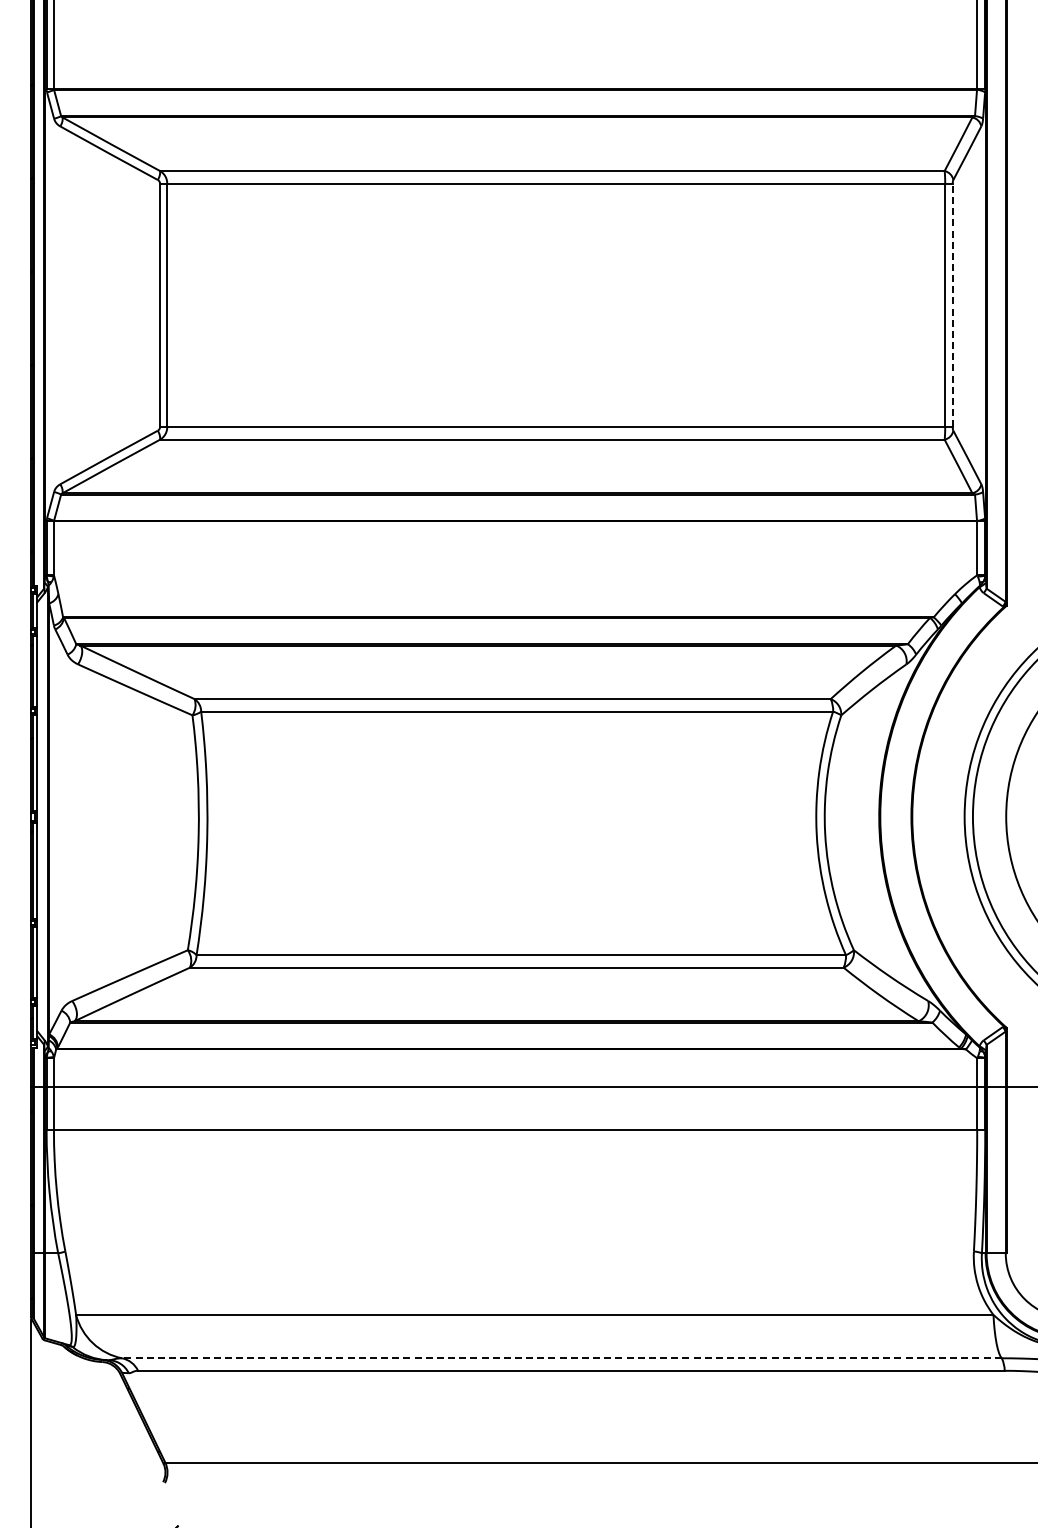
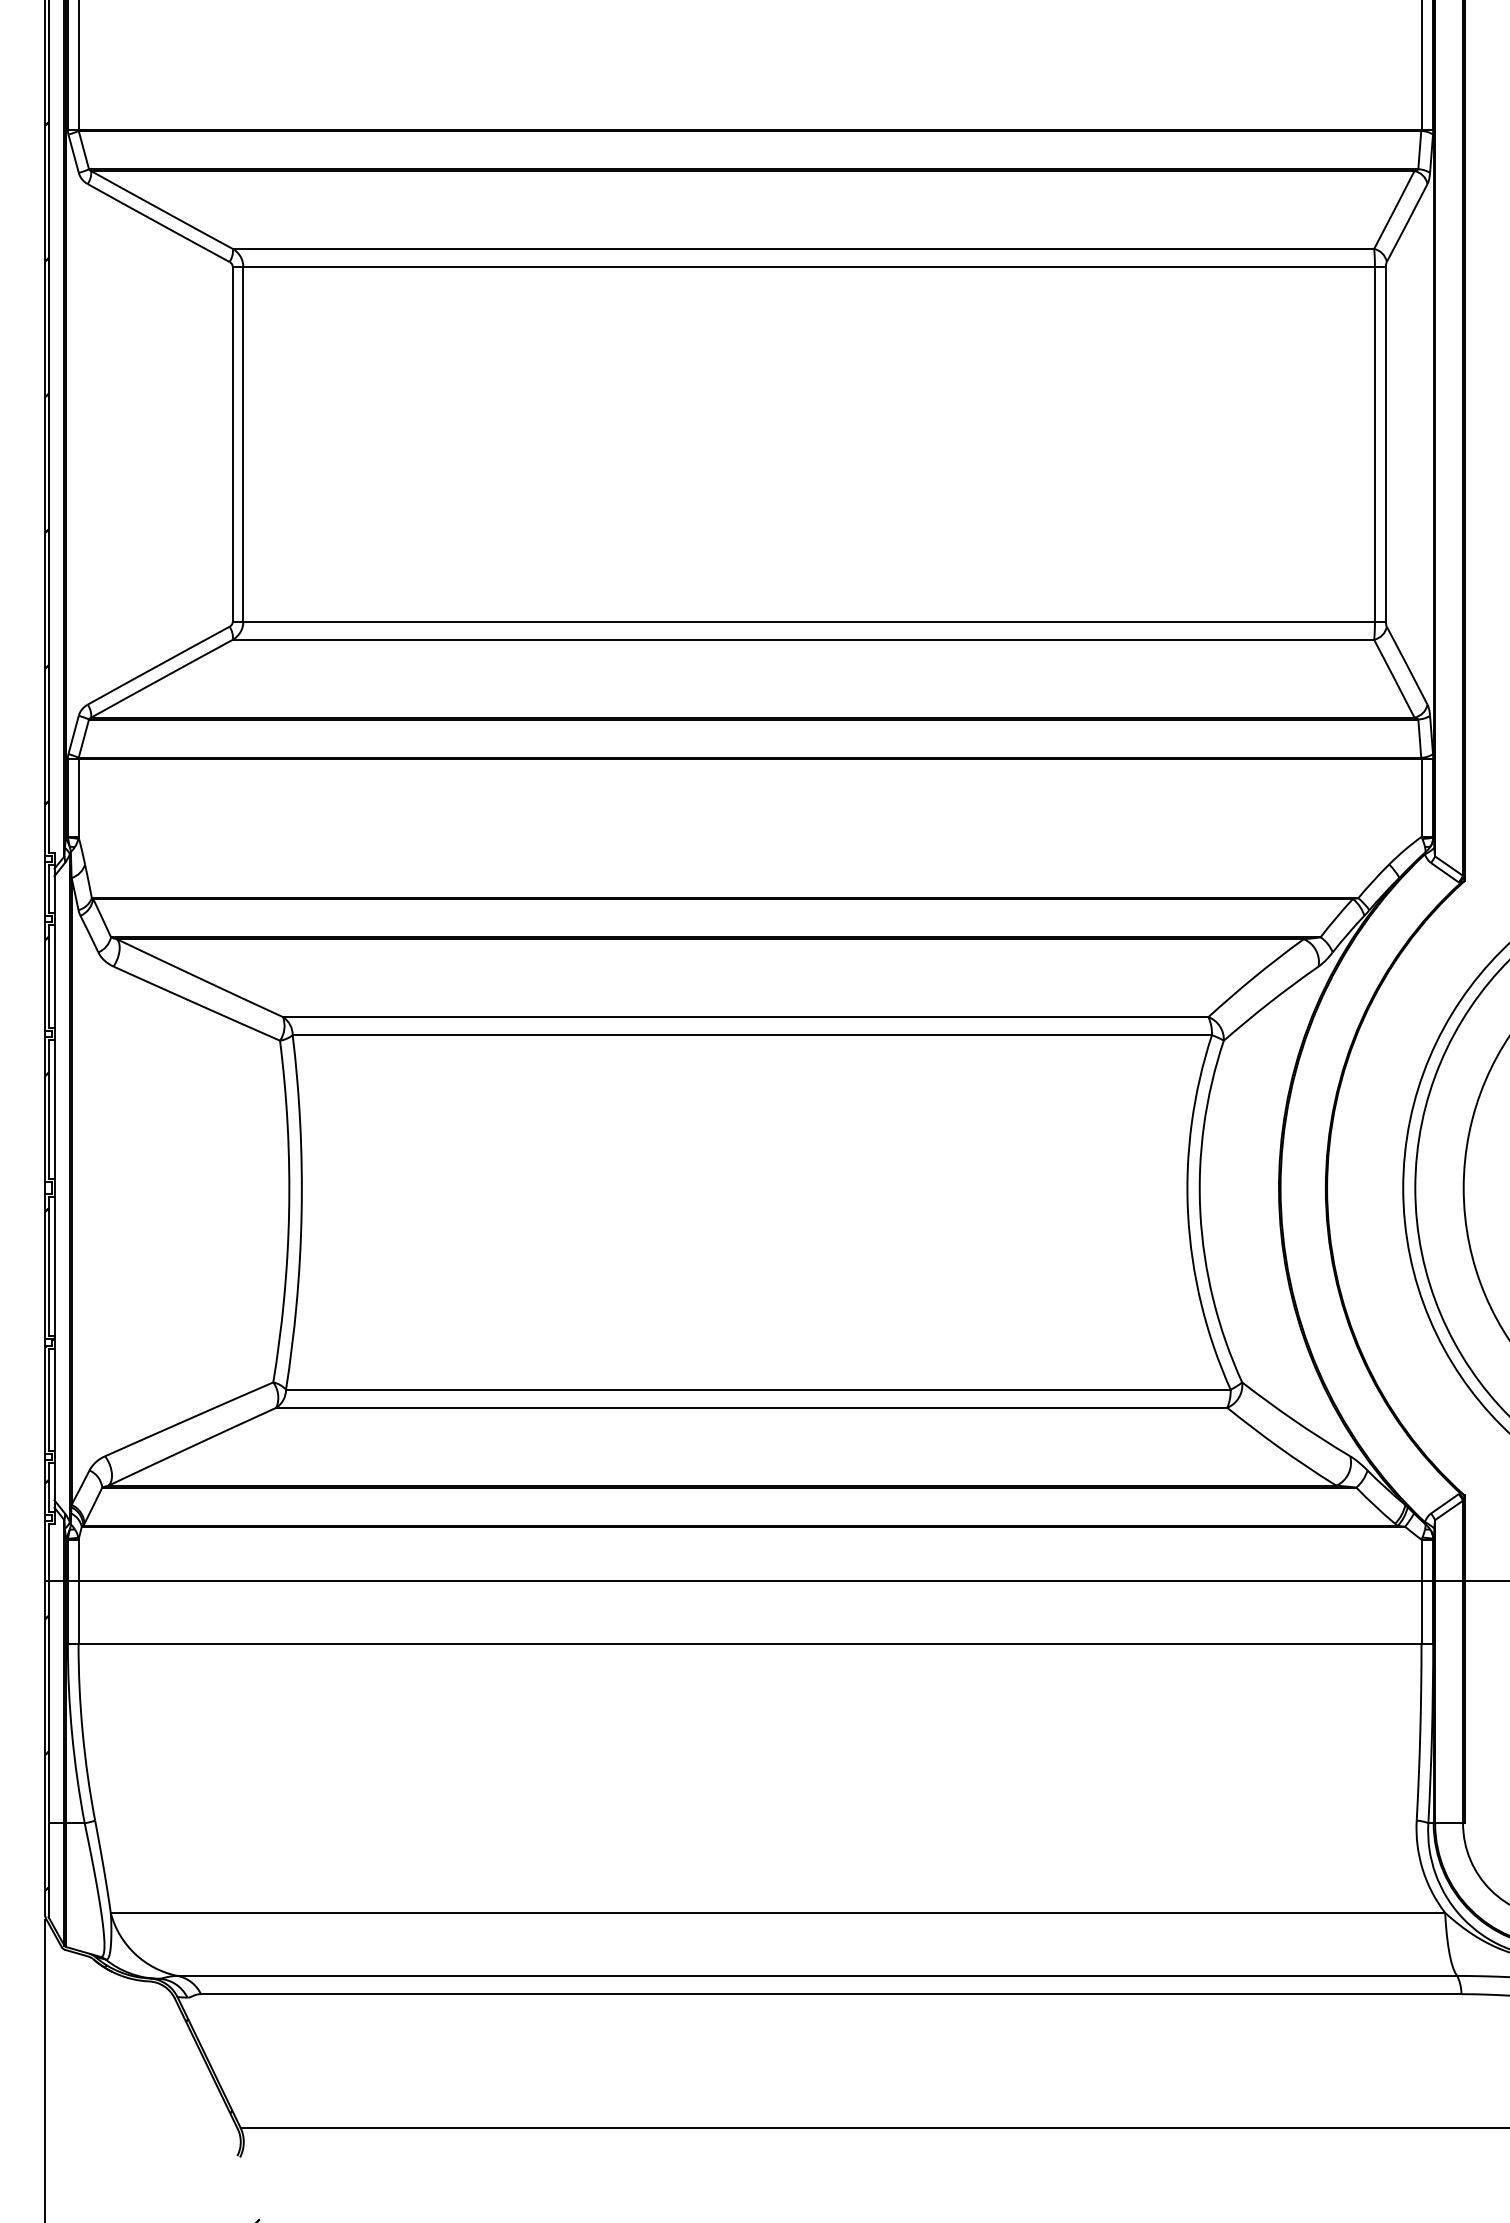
line: (952, 305) -> (1385, 444), dashed -> solid
line: (561, 1358) -> (816, 1976), dashed -> solid

